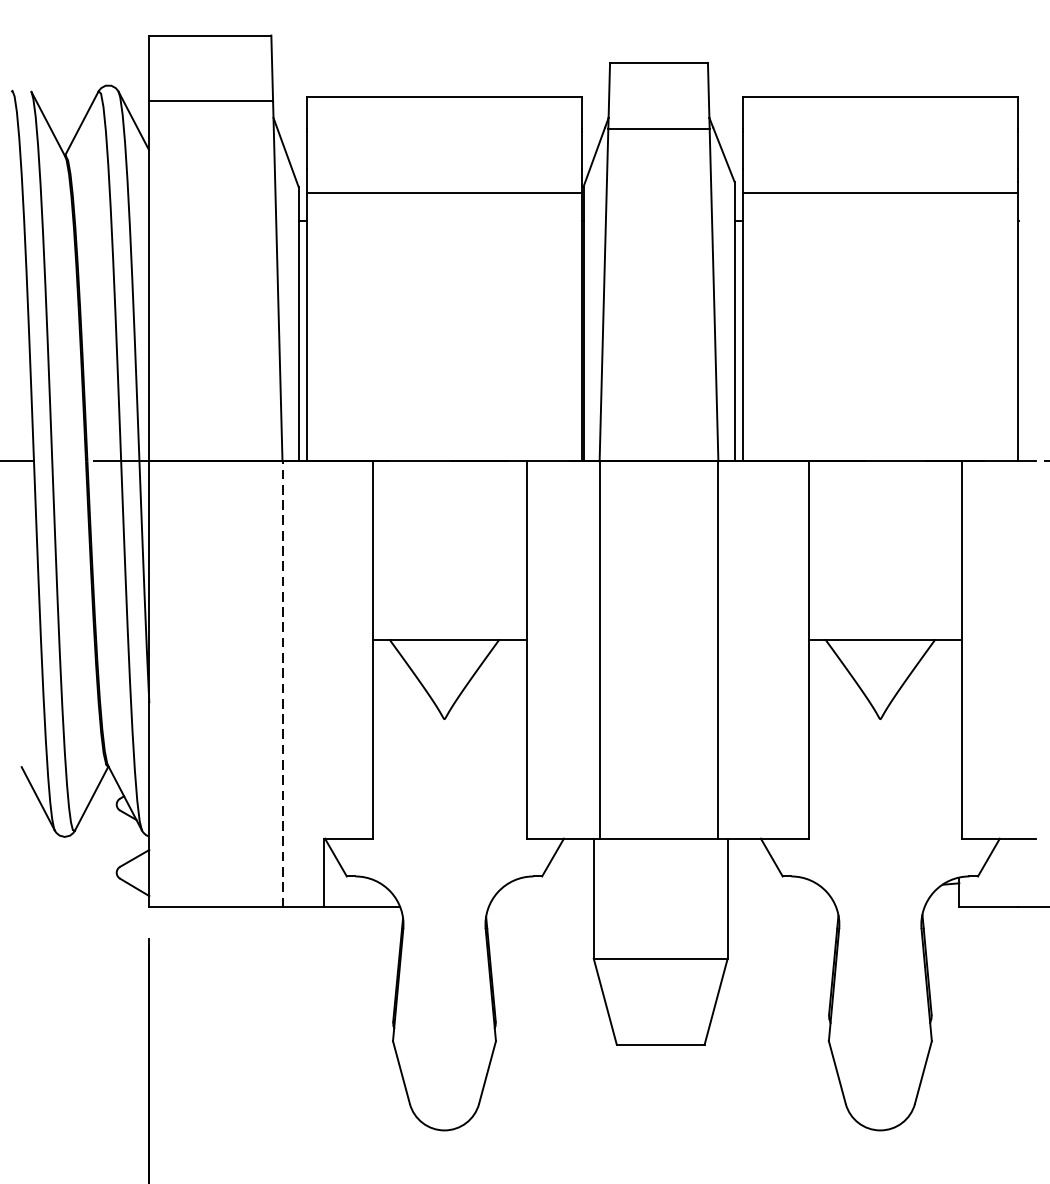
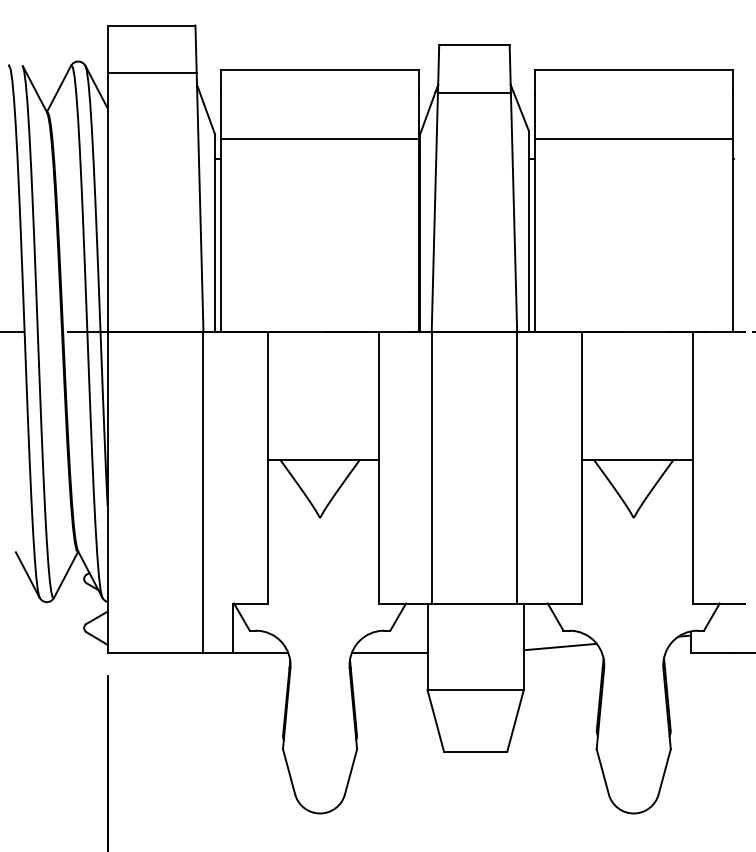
line: (282, 684) -> (203, 492), dashed -> solid
line: (777, 898) -> (559, 646), added
line: (540, 906) -> (389, 652), added

